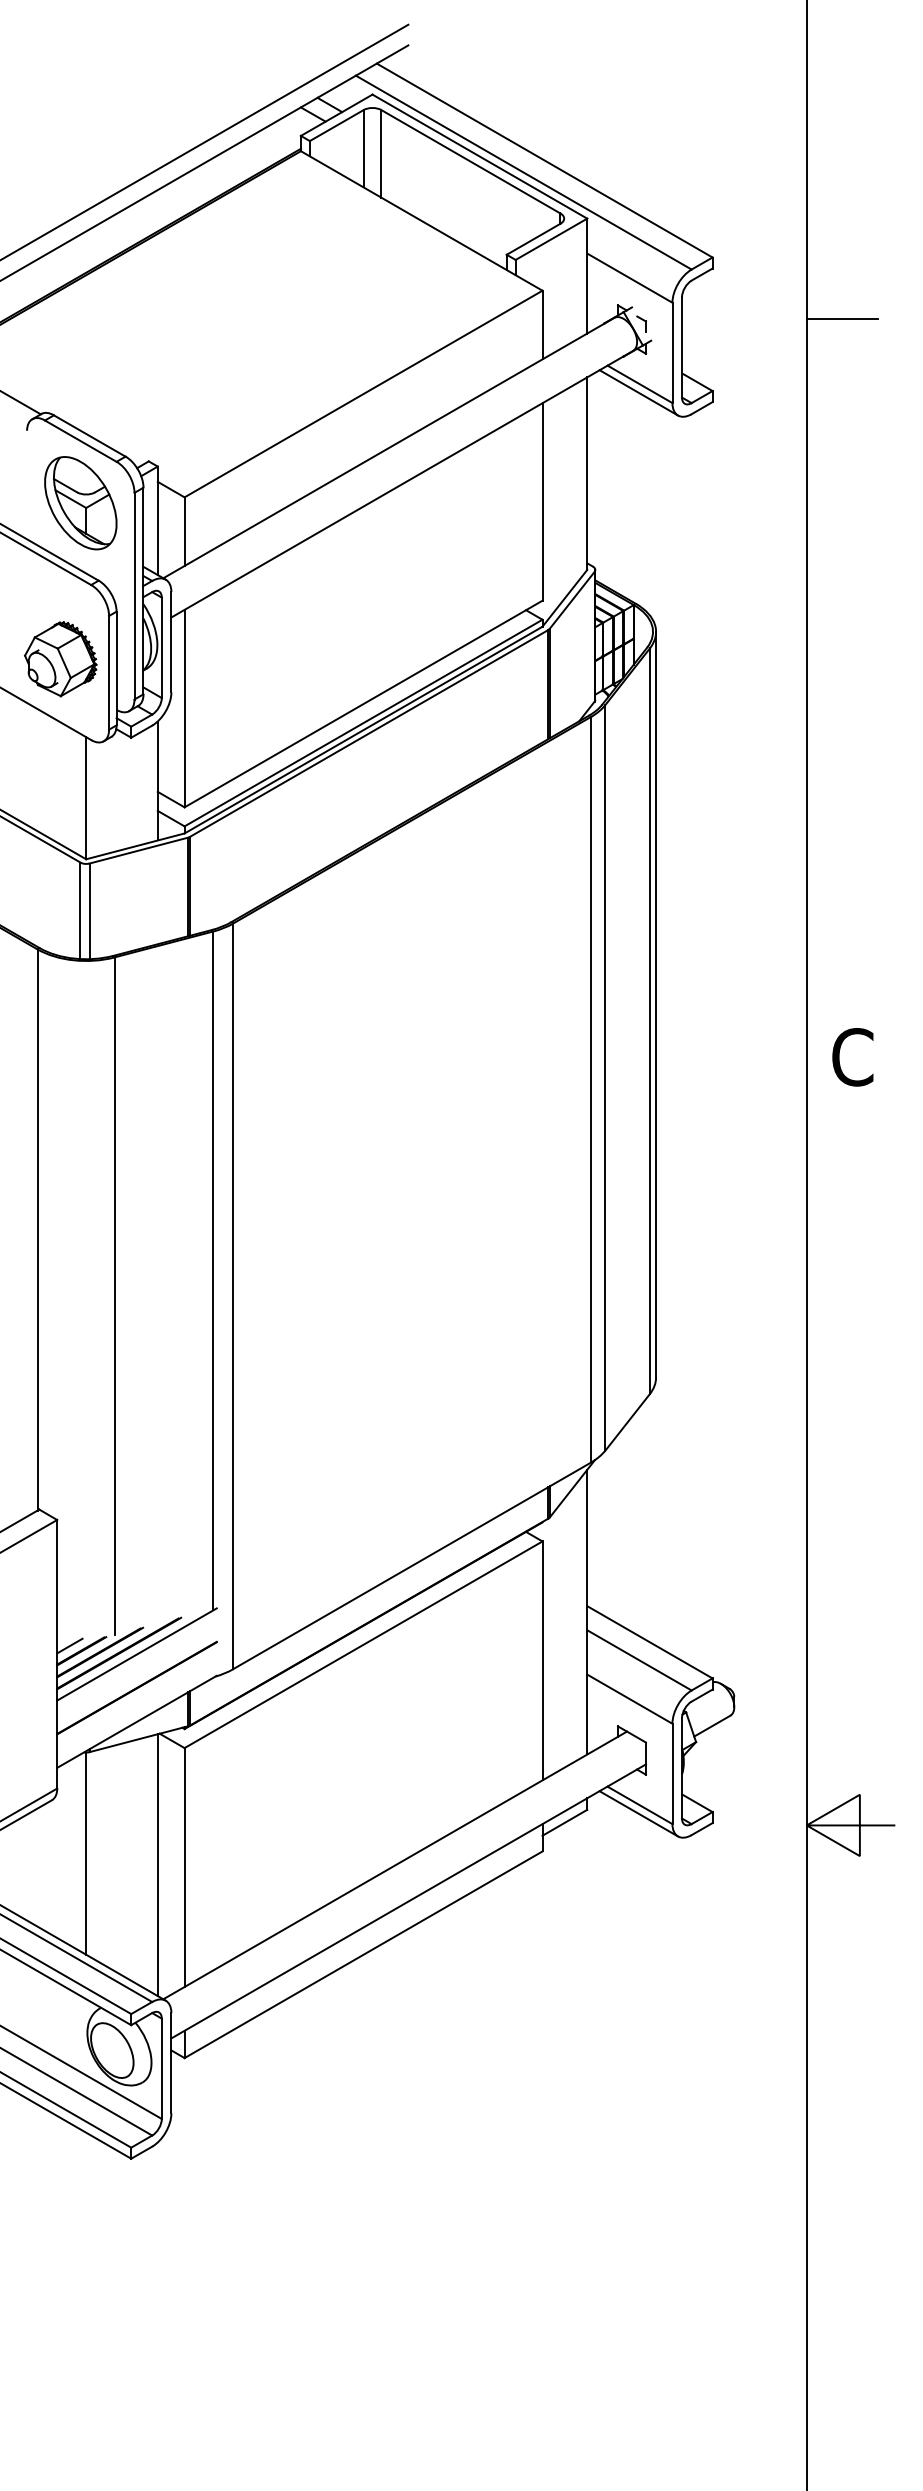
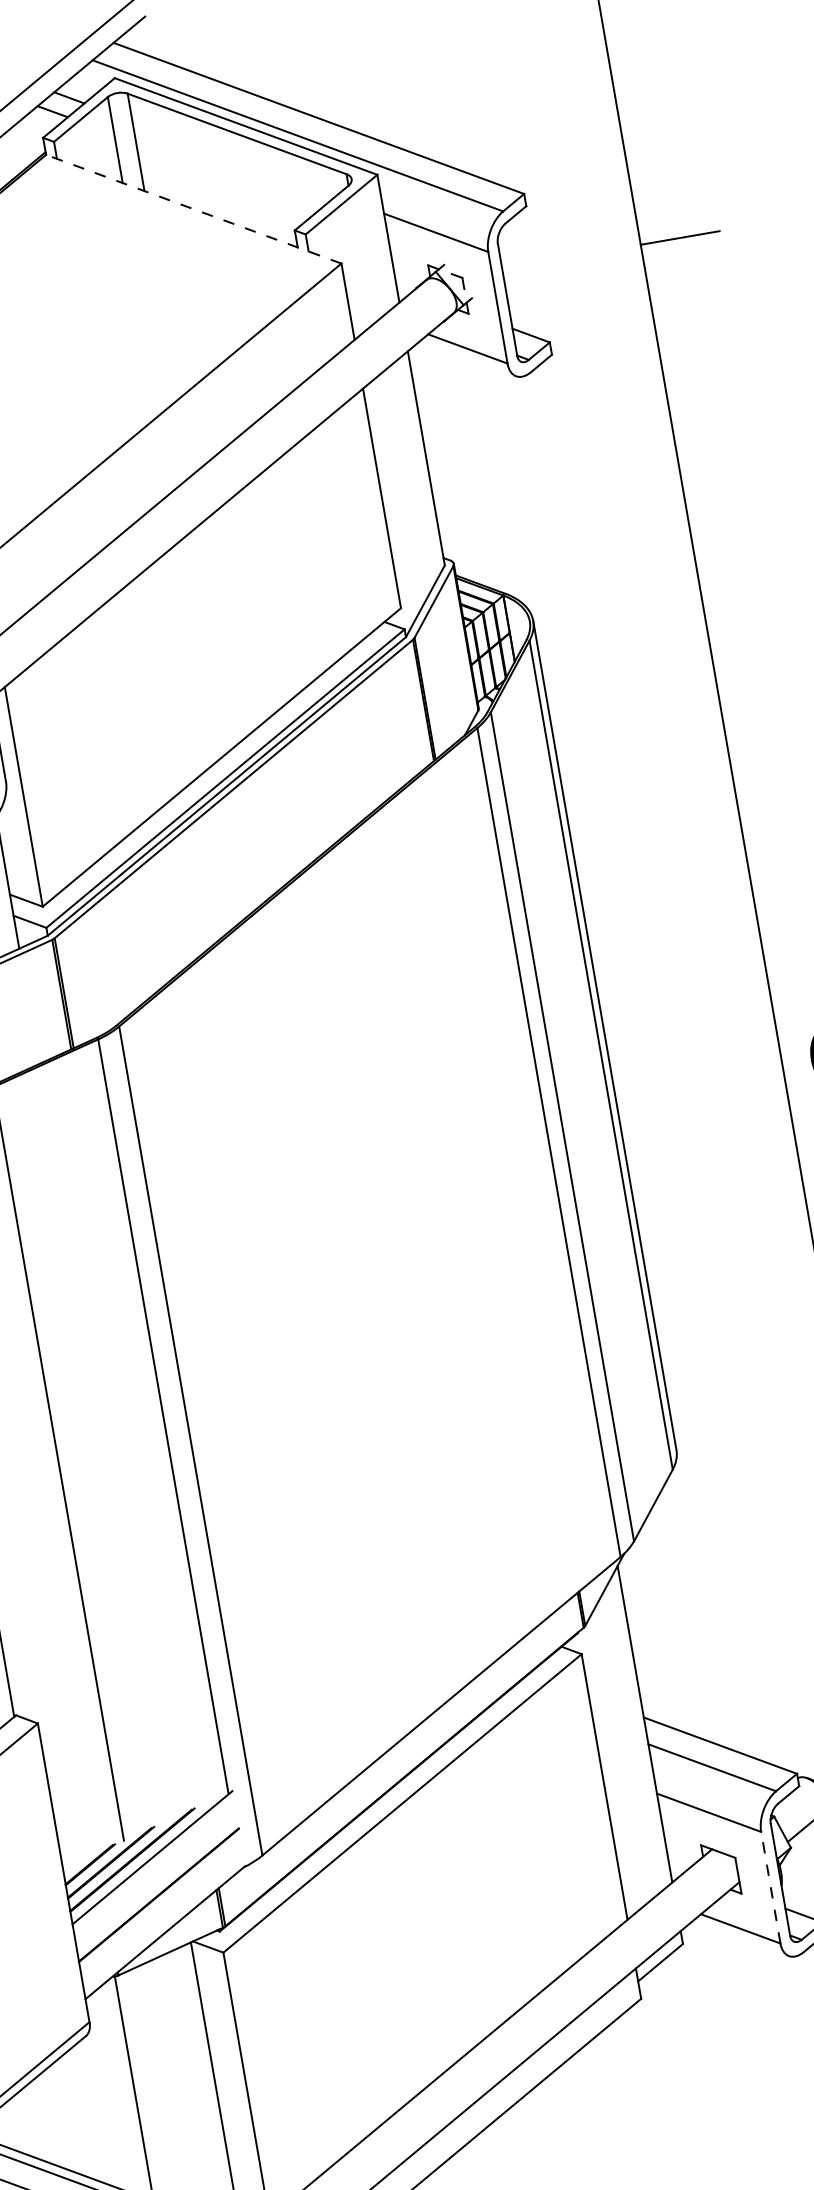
line: (421, 220) -> (193, 208), solid -> dashed
line: (638, 392) -> (467, 358), removed
line: (69, 1645) -> (75, 1860), removed
line: (672, 1773) -> (770, 1887), solid -> dashed
line: (638, 1813) -> (740, 1938), removed

